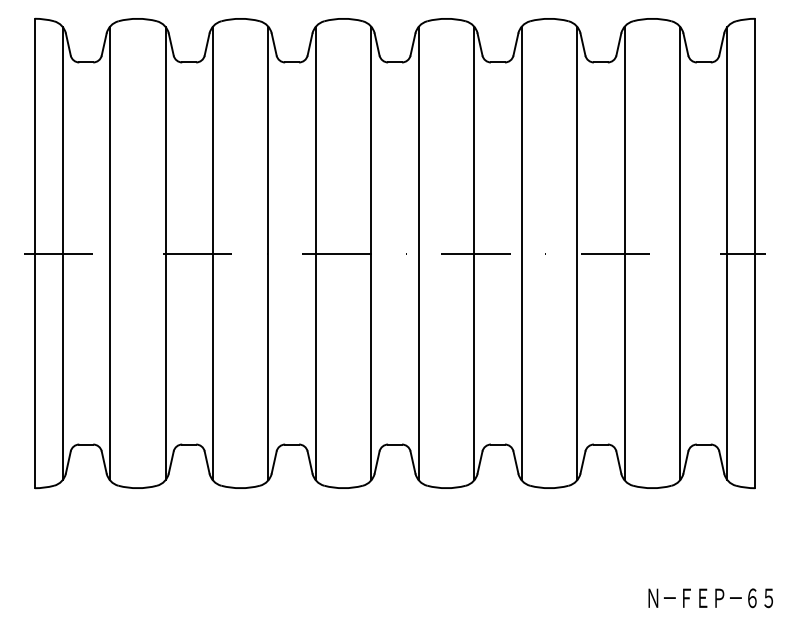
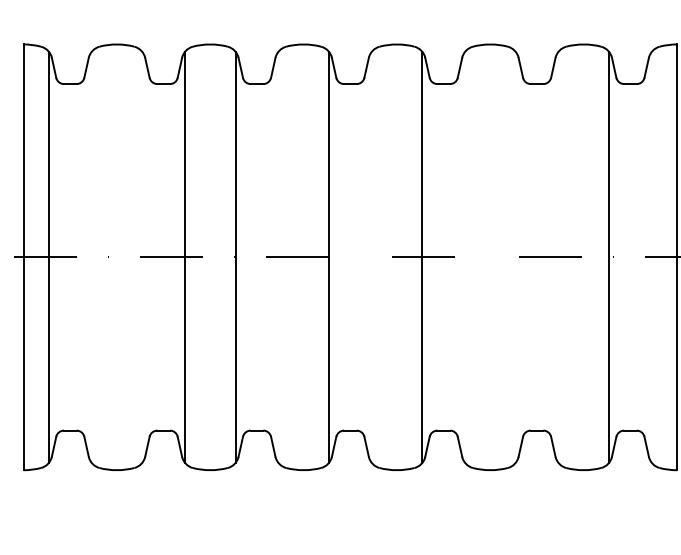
line: (109, 253) -> (91, 257), removed
line: (165, 253) -> (142, 257), removed
line: (315, 253) -> (278, 257), removed
line: (418, 253) -> (371, 257), removed
line: (521, 253) -> (465, 257), removed
line: (577, 253) -> (515, 257), removed
line: (624, 253) -> (558, 257), removed
line: (727, 253) -> (651, 257), removed

